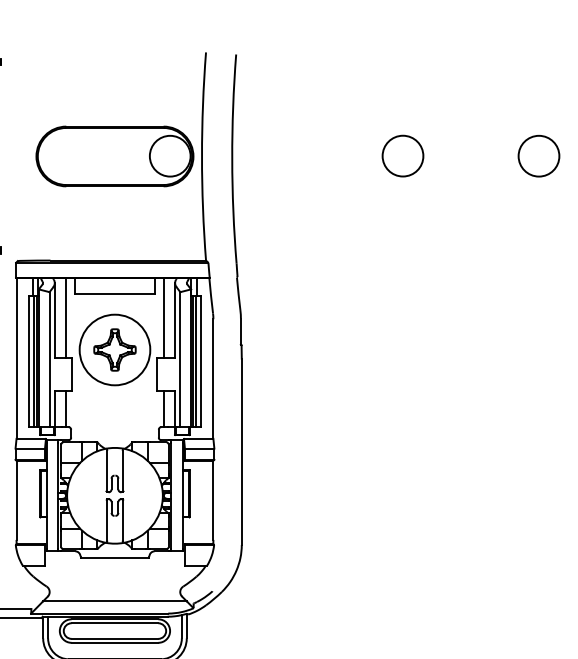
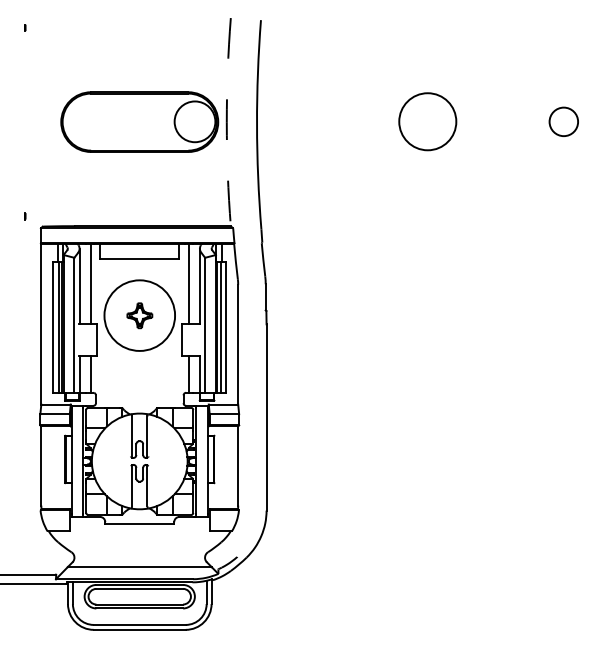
circle: (402, 155) -> (427, 121), size x1.4
circle: (538, 155) -> (563, 121), size x0.7
arc: (201, 156) -> (226, 122), solid -> dashed
part: (114, 349) -> (139, 315), size x0.6

